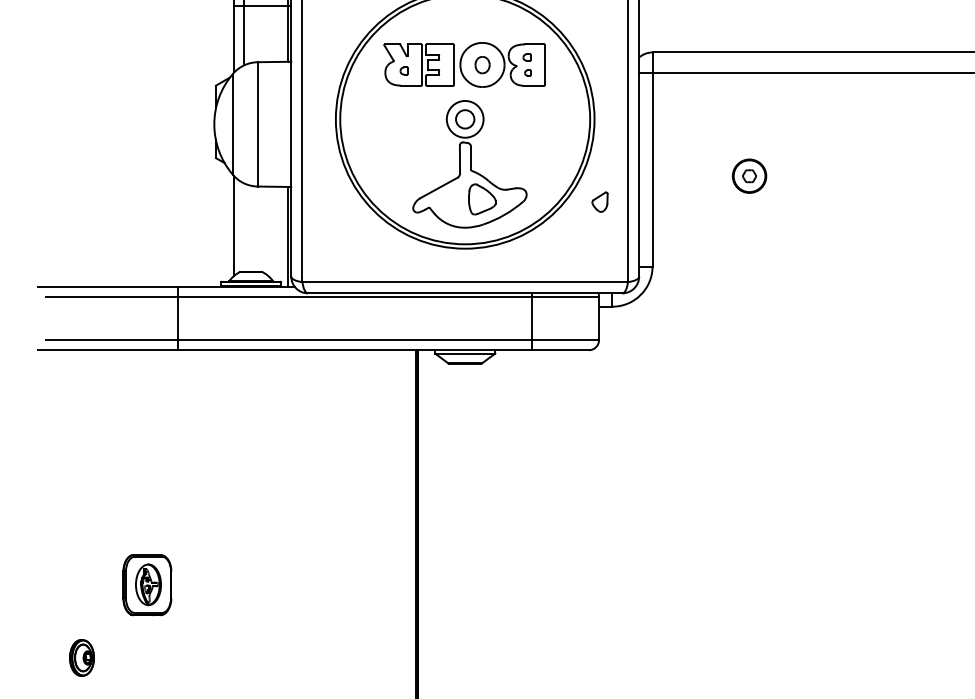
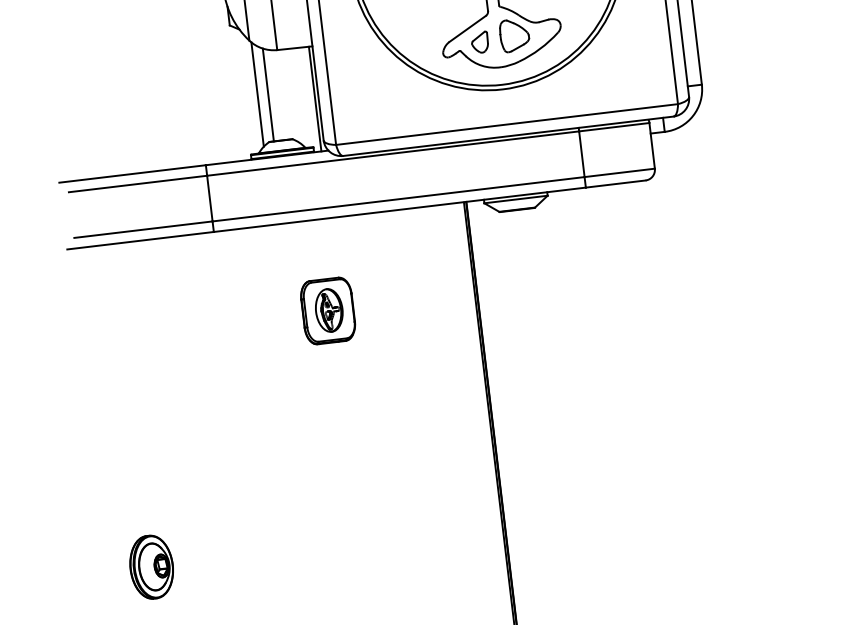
part: (599, 201) -> (479, 41), moved
line: (244, 227) -> (268, 94), added
part: (147, 585) -> (328, 311), moved
part: (81, 657) -> (151, 566), size x1.67

